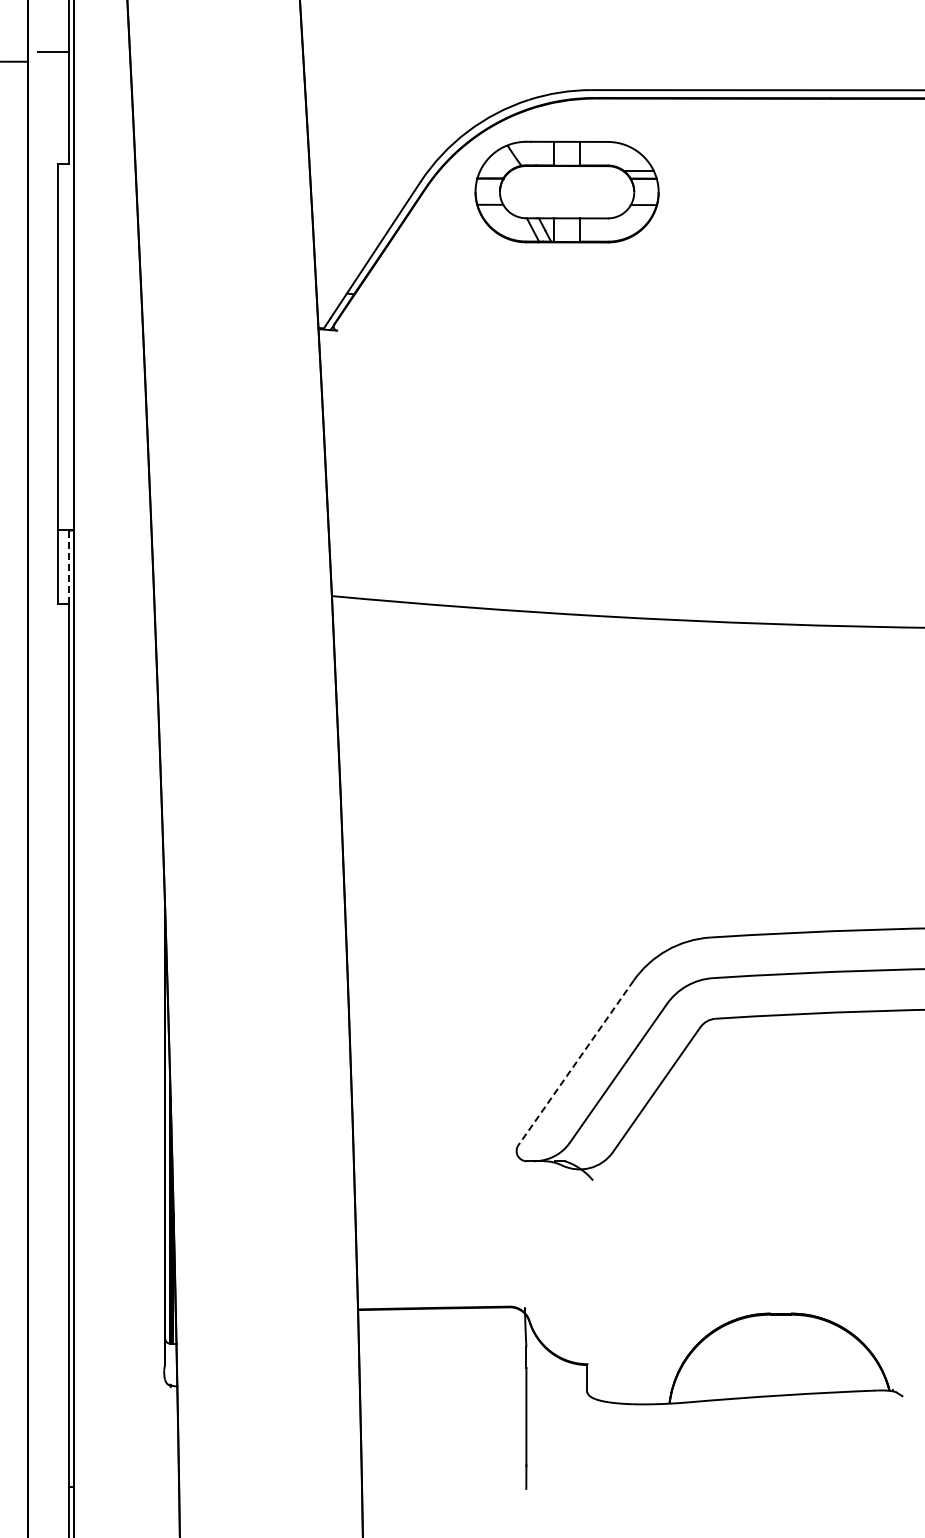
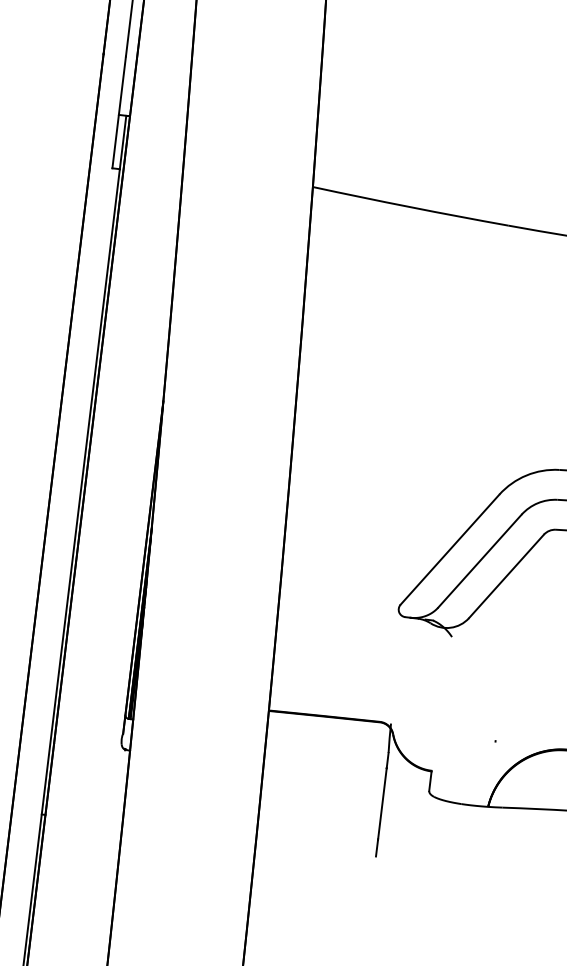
line: (68, 567) -> (122, 142), dashed -> solid
line: (575, 1063) -> (449, 550), dashed -> solid

